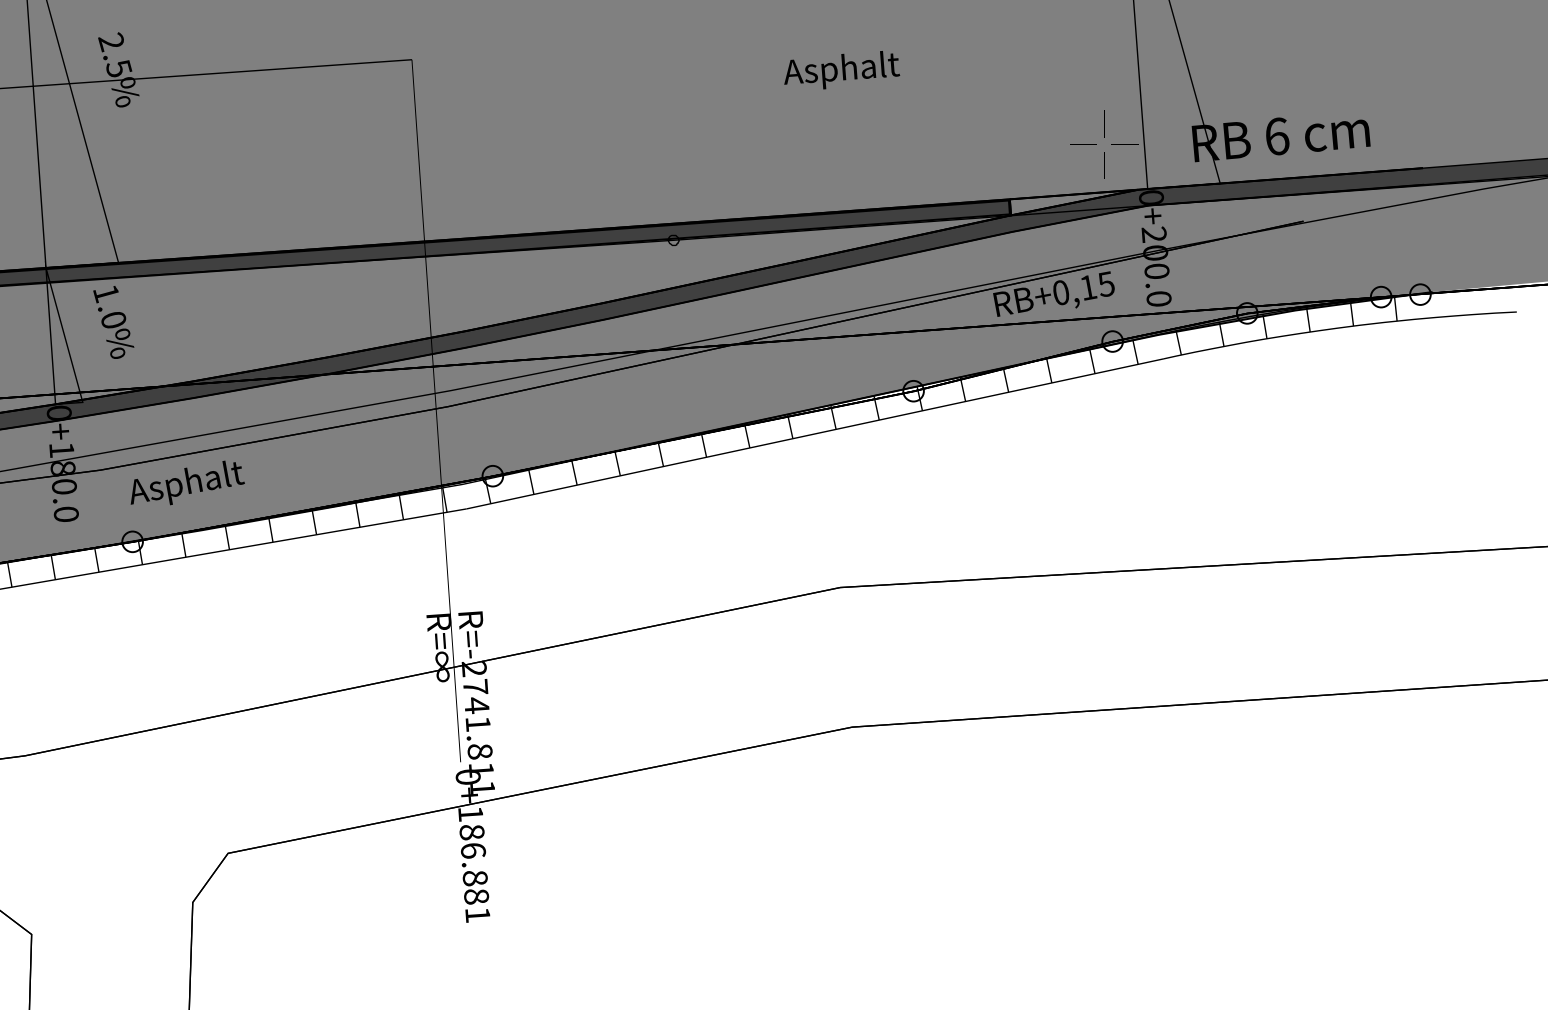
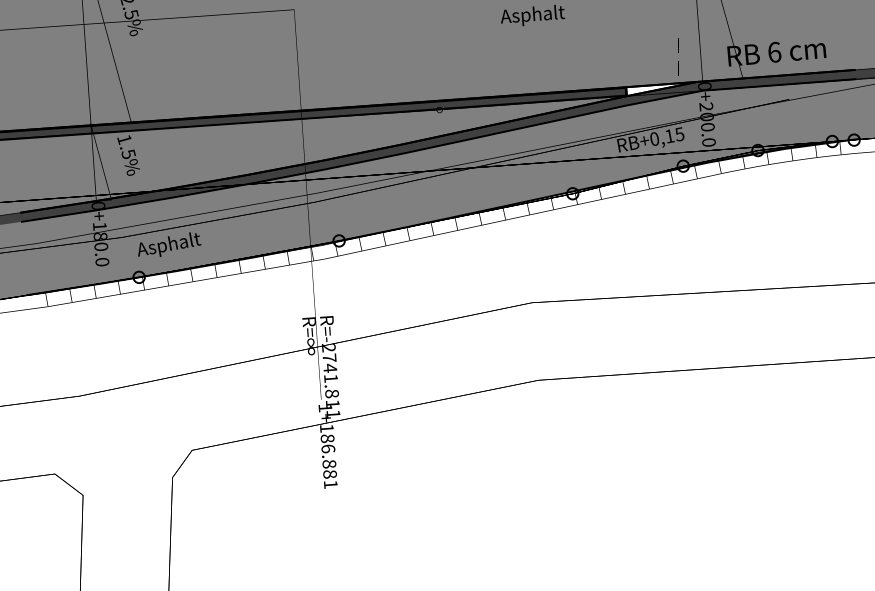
fill: (1073, 201) -> (661, 88), removed
text: (113, 318) -> (128, 153), 1.0% -> 1.5%
text: (468, 776) -> (325, 407), 0+186.881 -> 1+186.881

